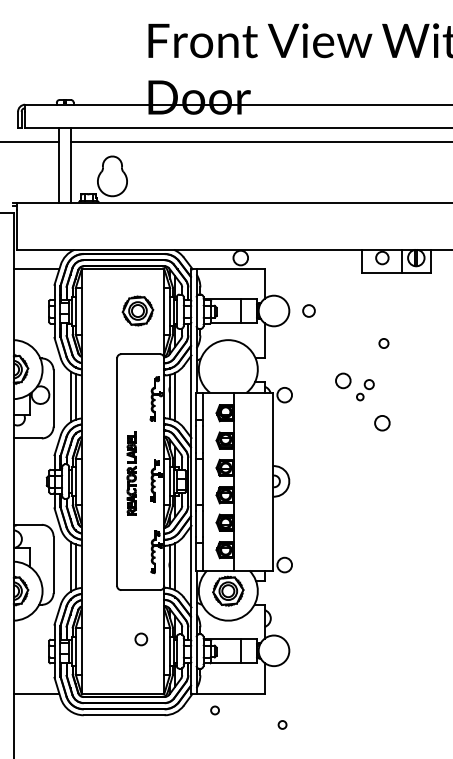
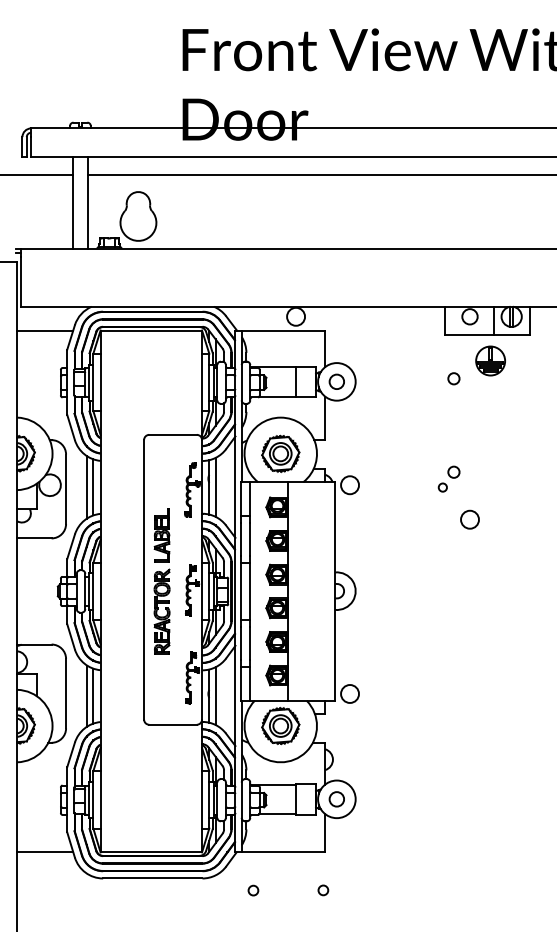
part: (399, 293) -> (490, 360), added
part: (137, 310) -> (280, 453), moved
circle: (308, 310) -> (336, 381), moved
circle: (383, 343) -> (453, 378), moved
circle: (342, 380) -> (421, 467), removed
part: (131, 473) -> (161, 581), size x1.43
circle: (141, 639) -> (336, 799), moved
circle: (215, 710) -> (253, 890), moved
circle: (282, 725) -> (323, 890), moved

